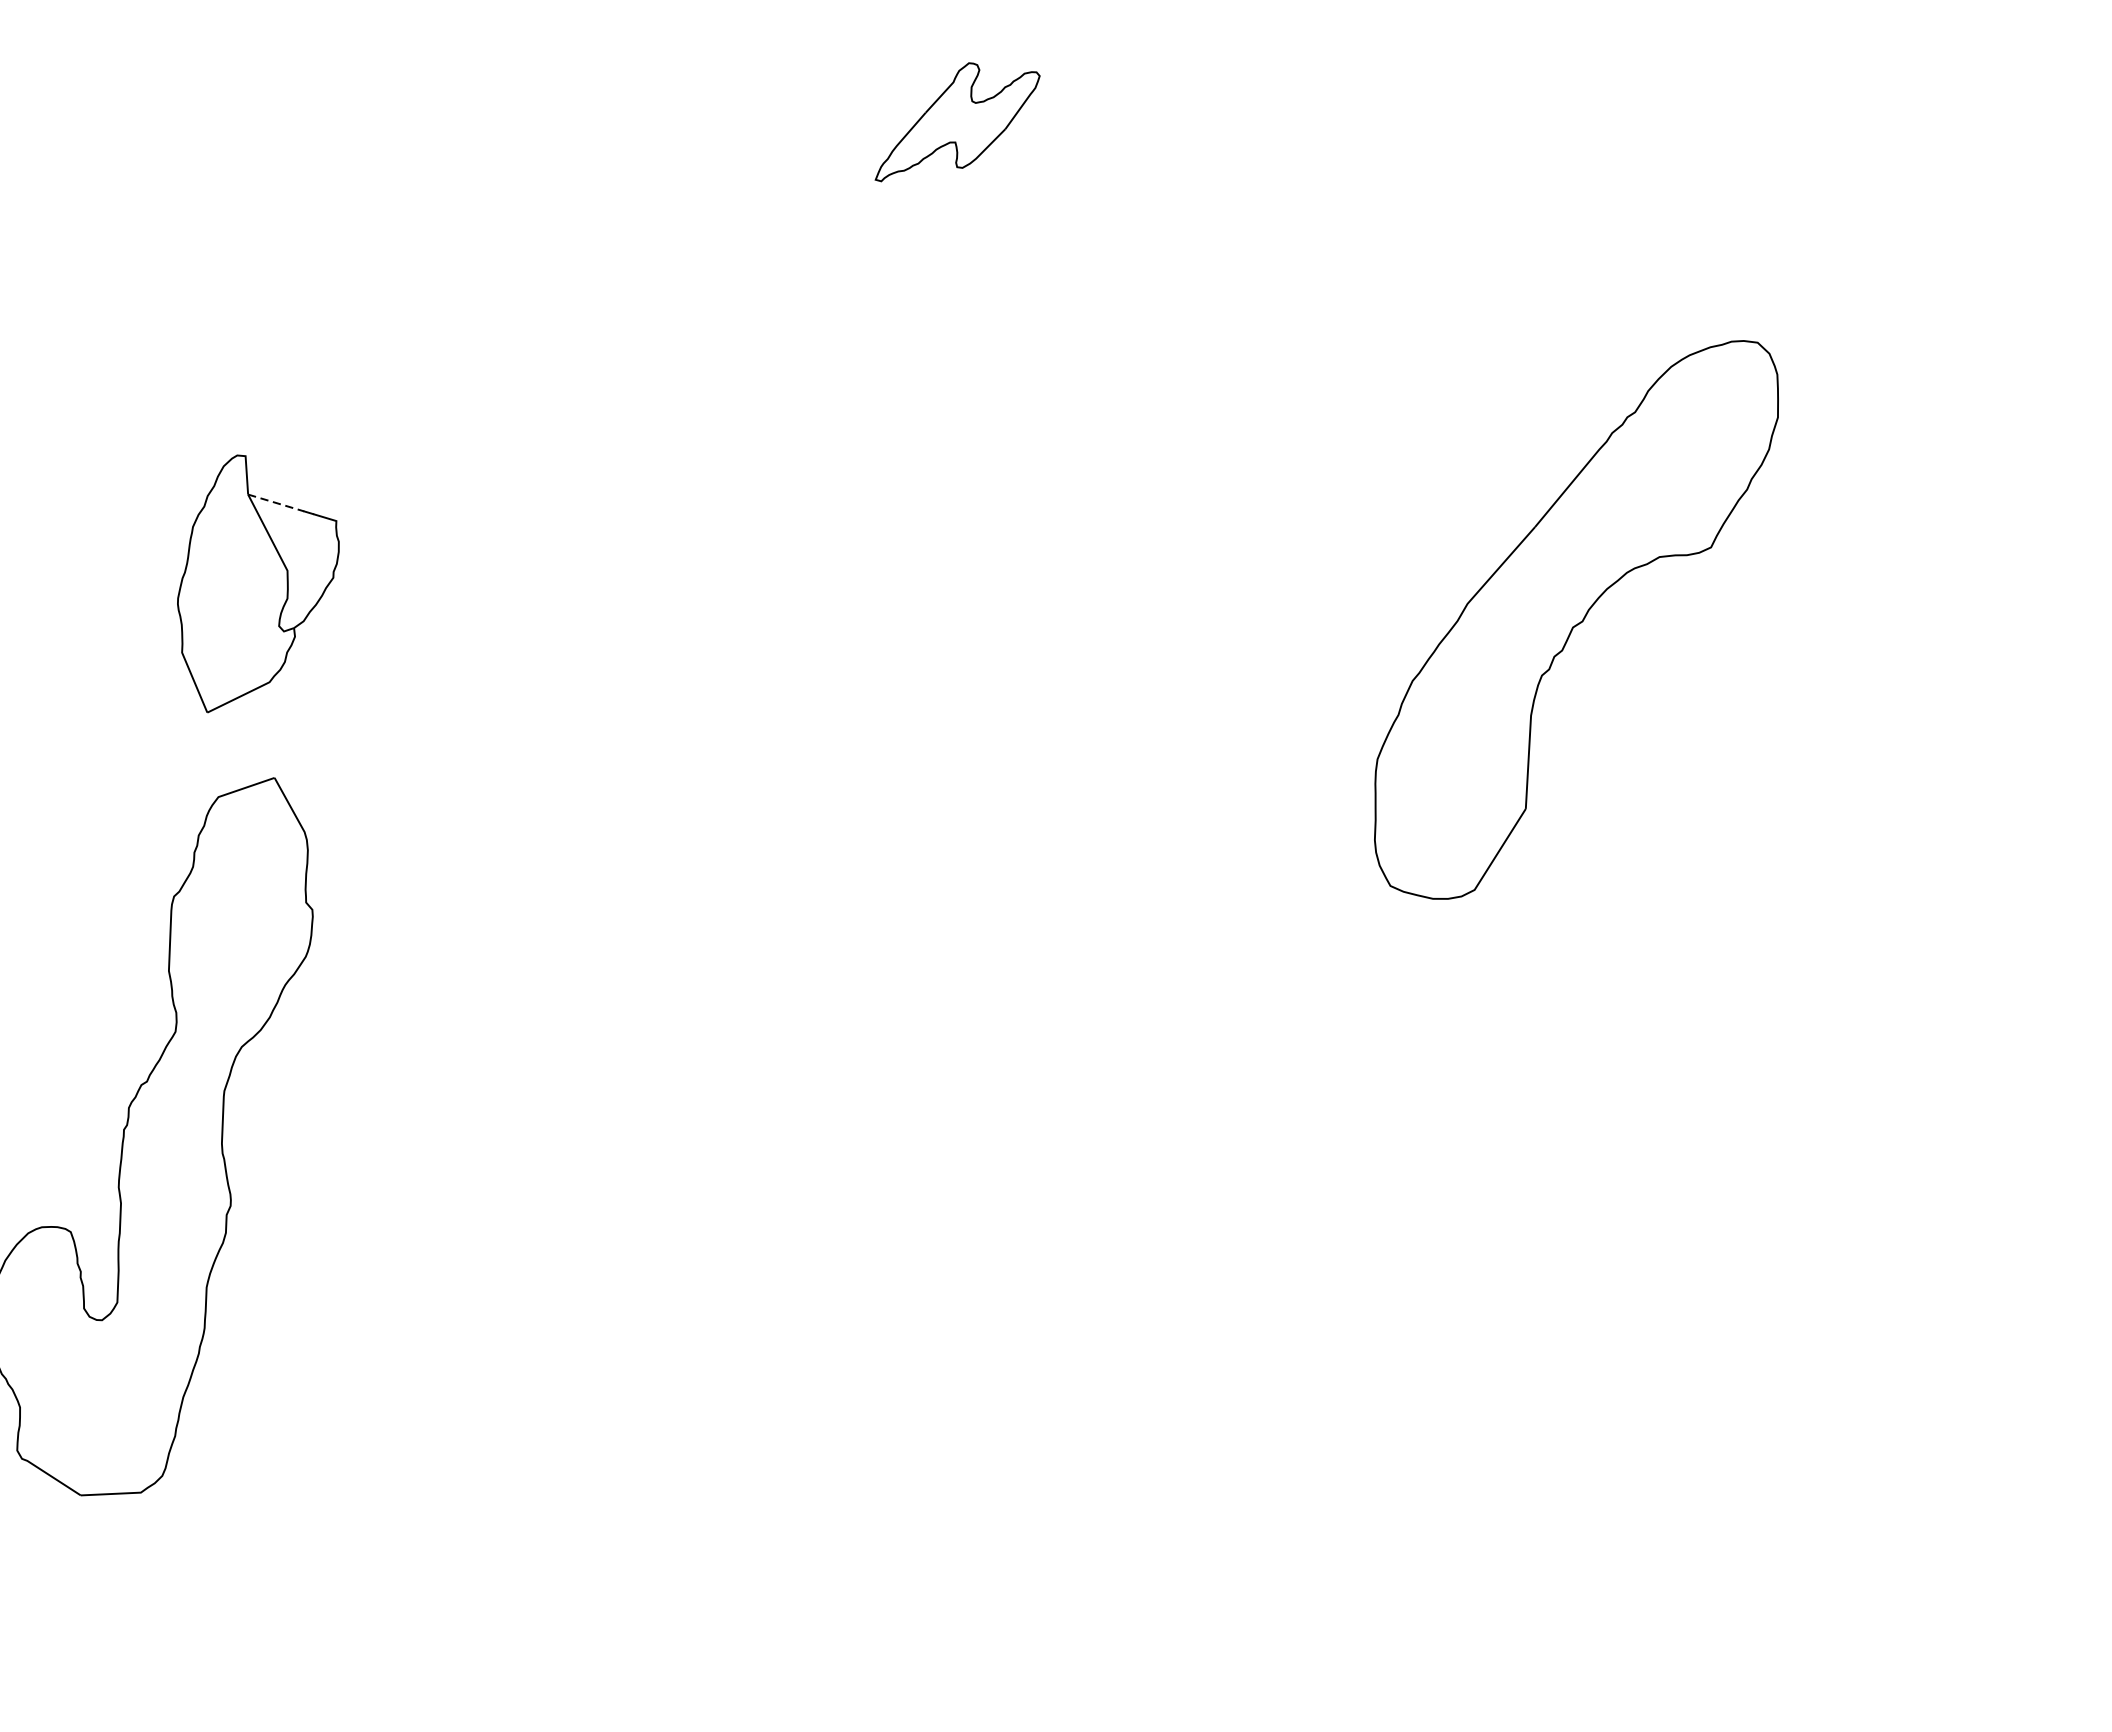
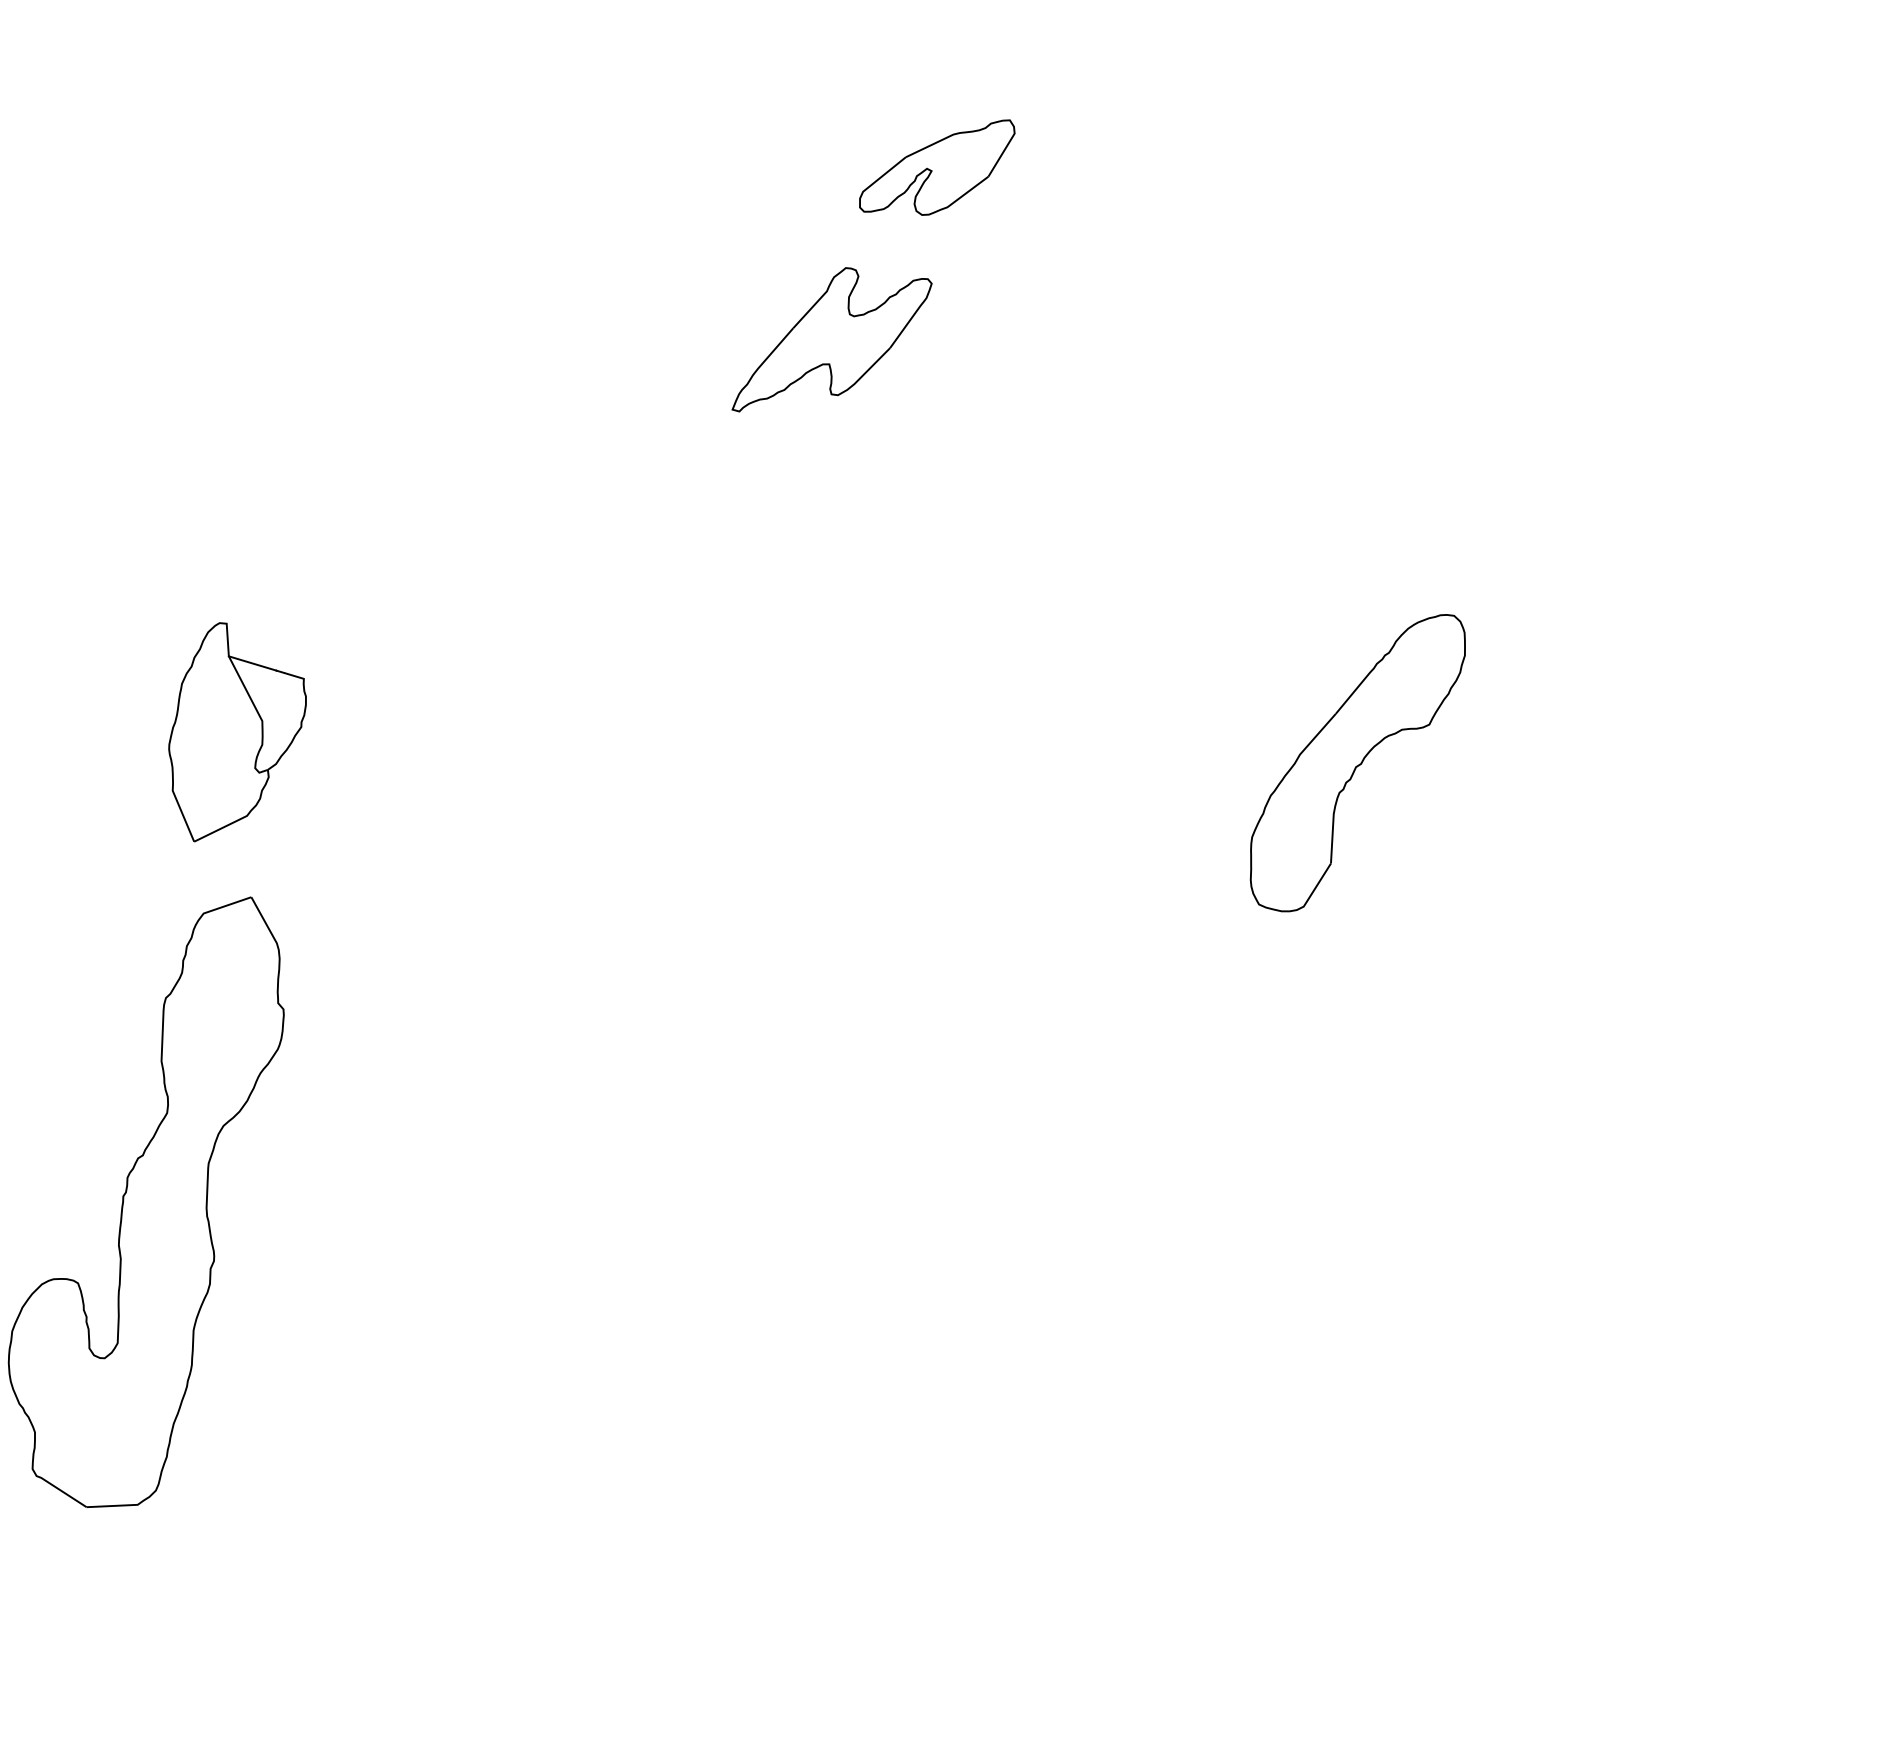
part: (957, 121) -> (831, 339), size x1.43
line: (275, 502) -> (252, 663), dashed -> solid
part: (1575, 620) -> (1357, 763), size x0.62

